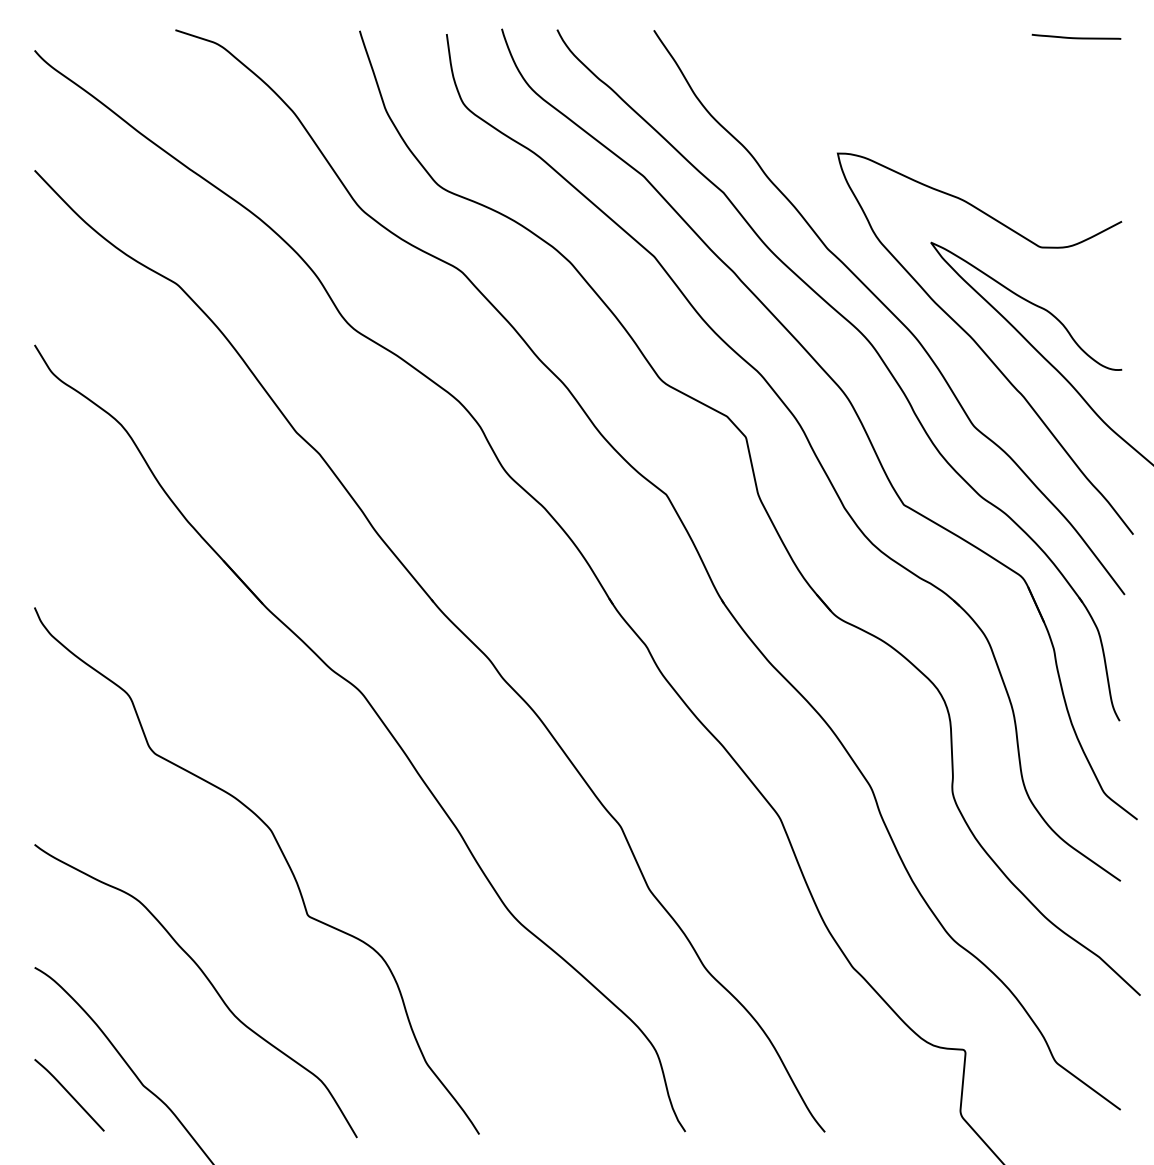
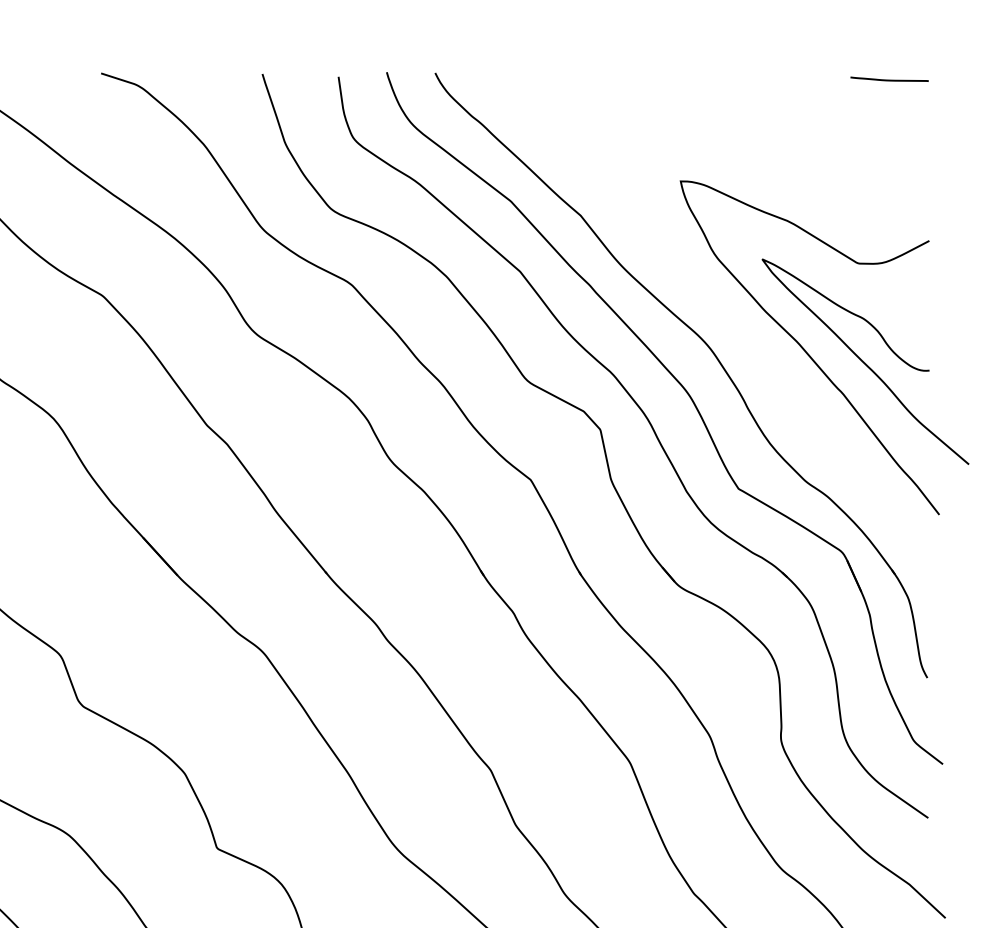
curve: (889, 311) -> (725, 319), removed

